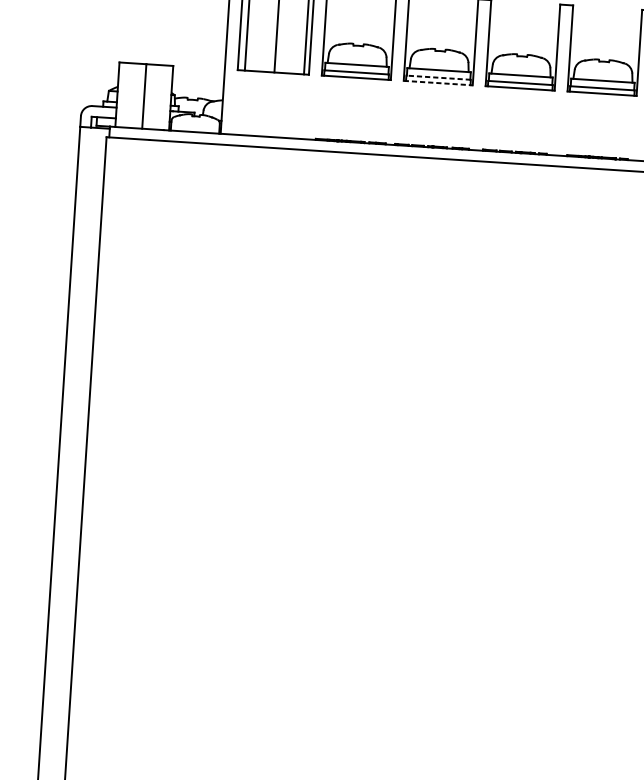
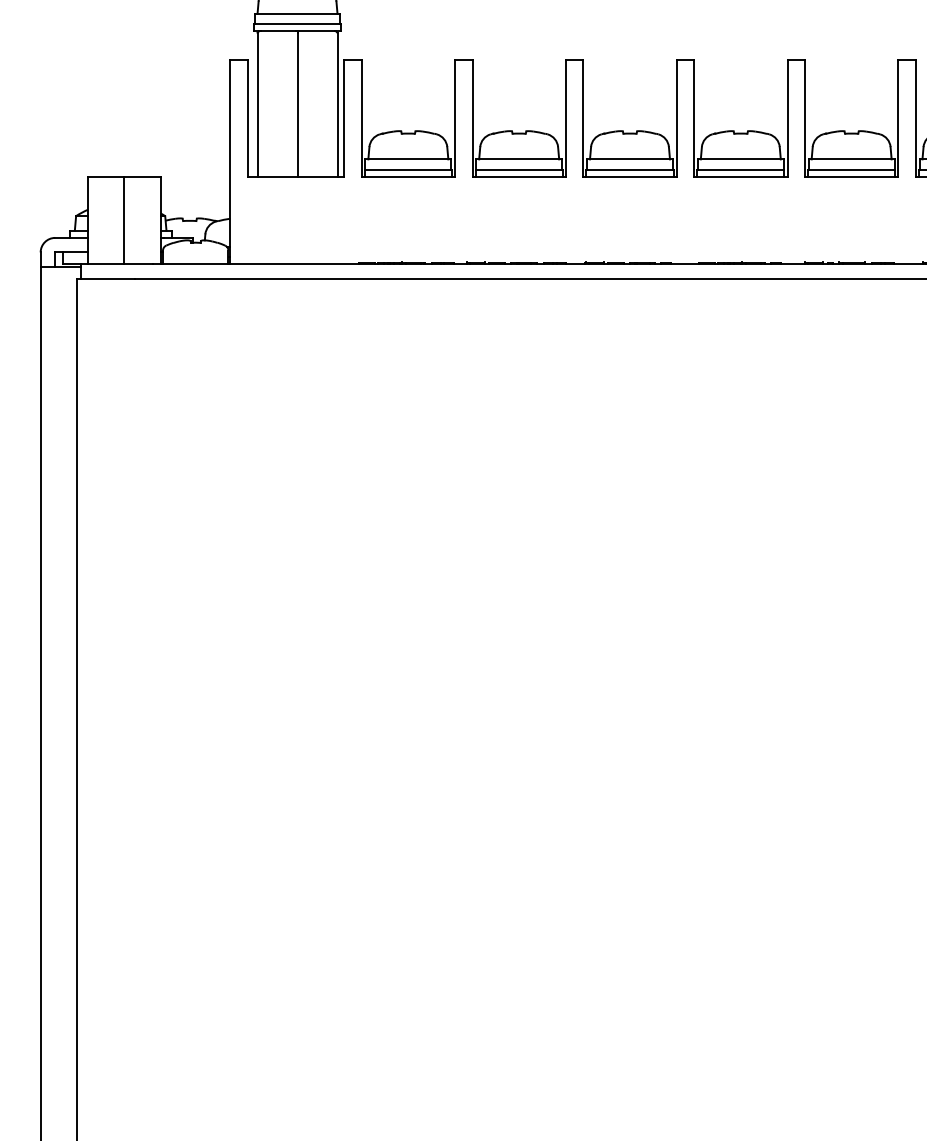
line: (438, 77) -> (519, 169), dashed -> solid
line: (438, 82) -> (519, 176), dashed -> solid

